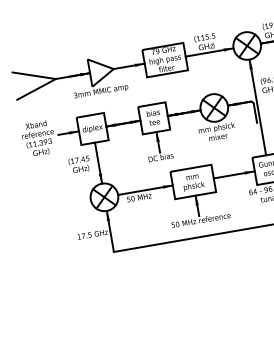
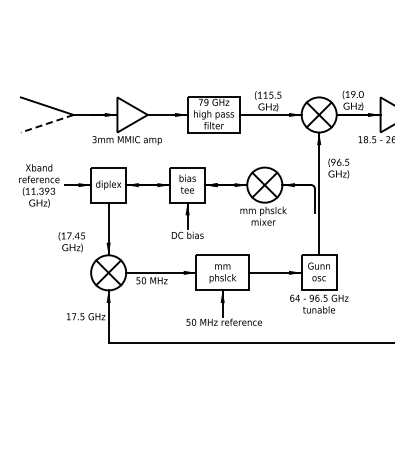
line: (36, 89) -> (47, 123), solid -> dashed
text: (79, 165) -> (71, 242), moved

